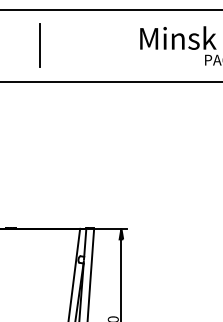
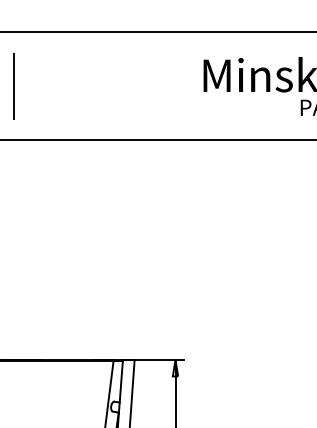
line: (39, 45) -> (12, 85), moved

